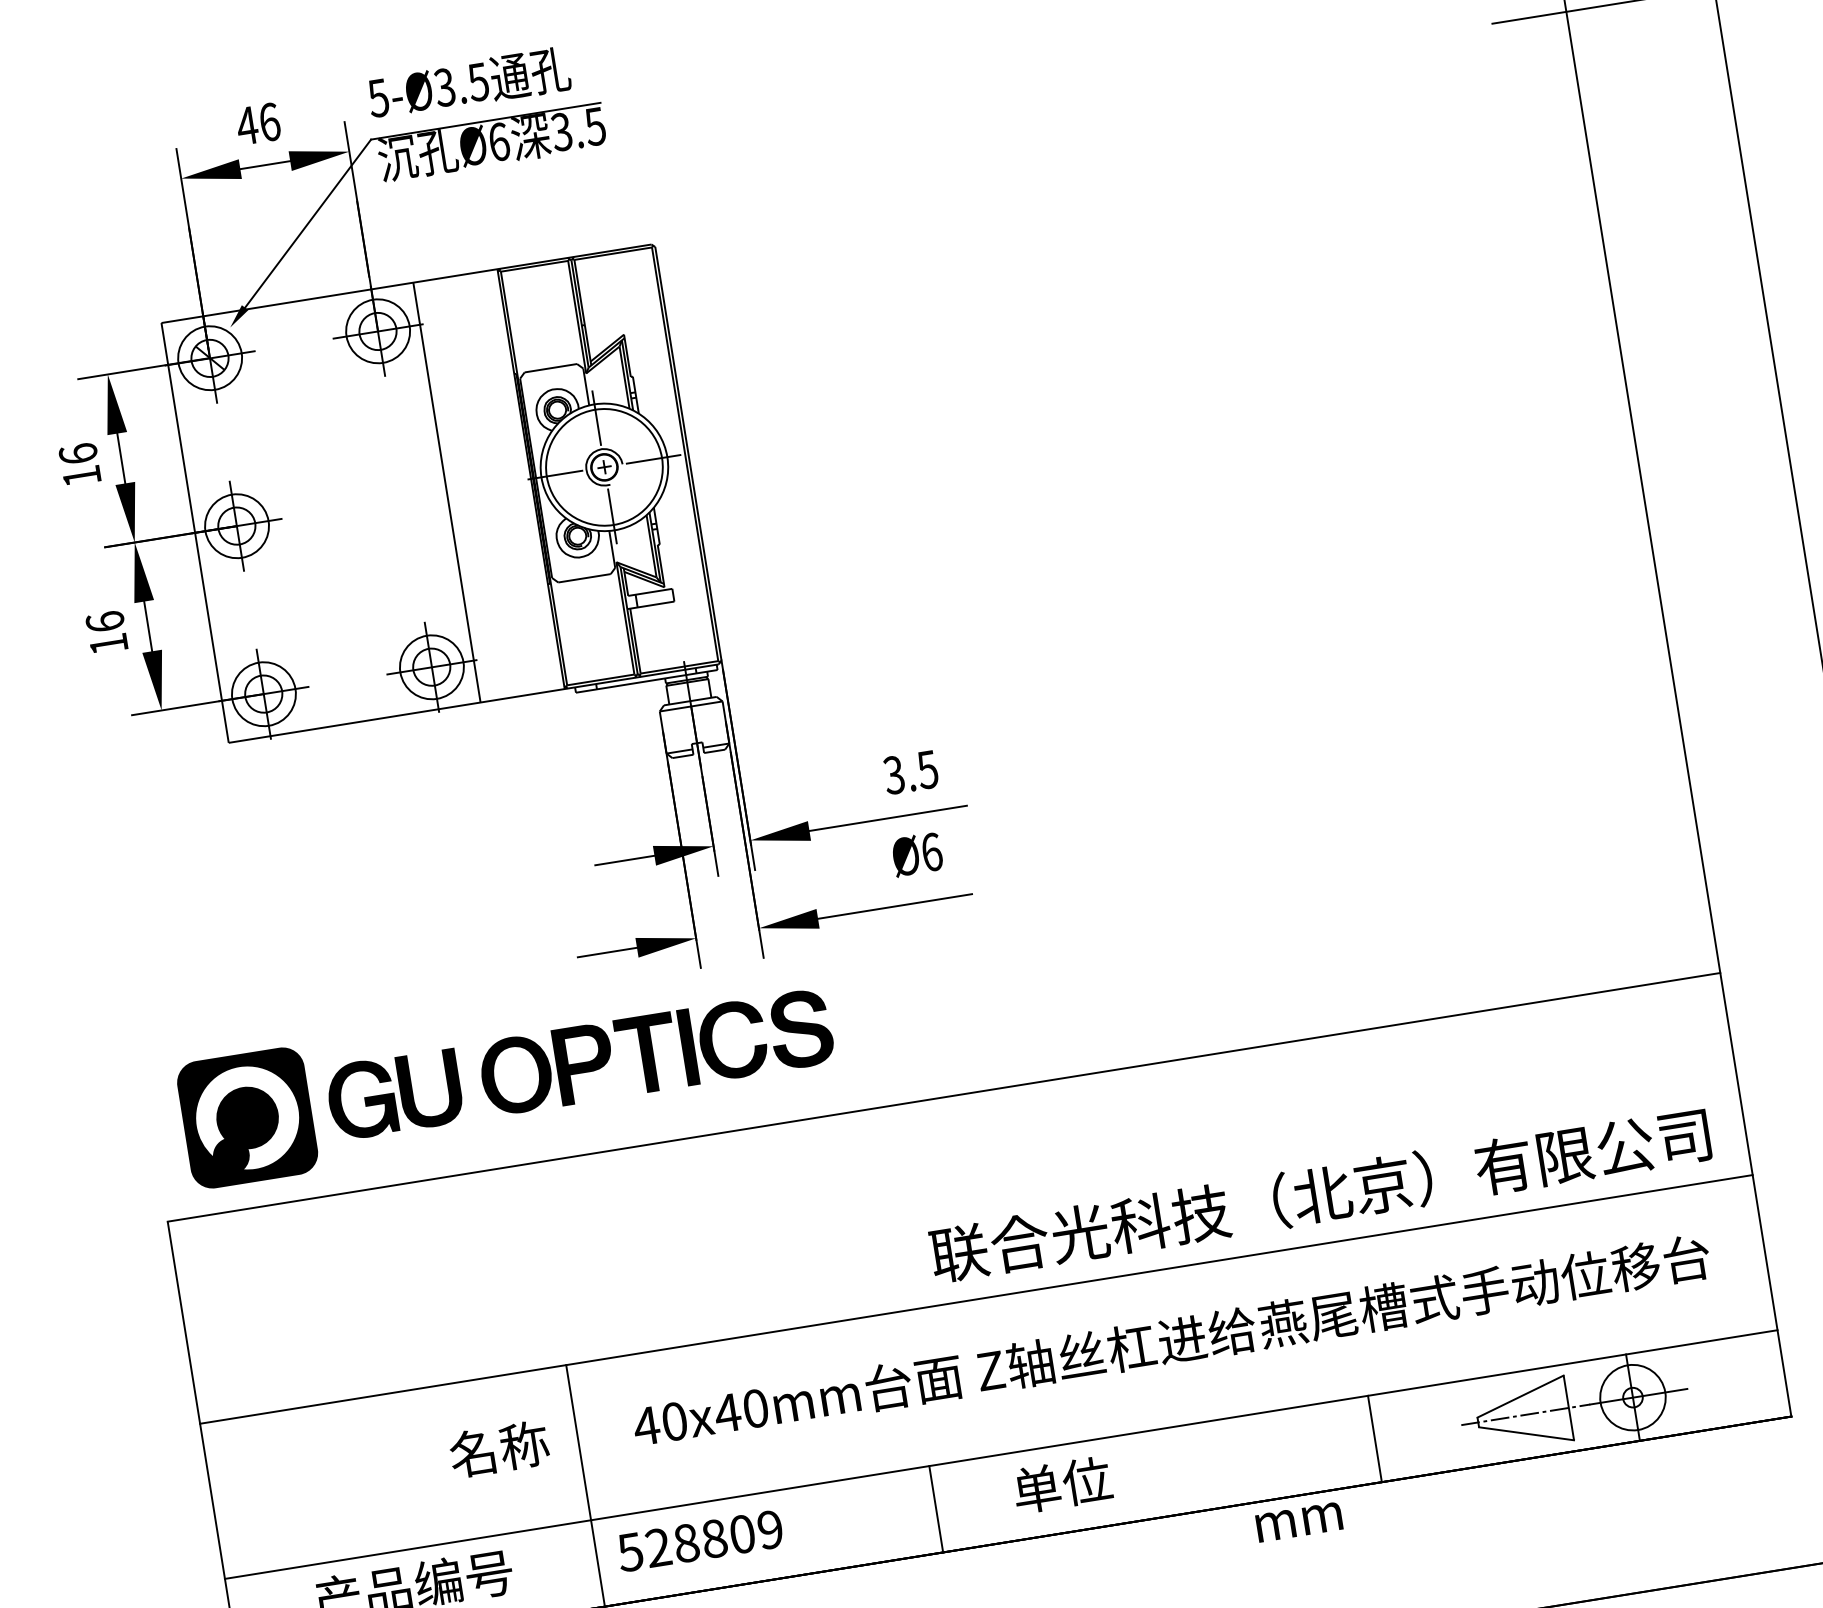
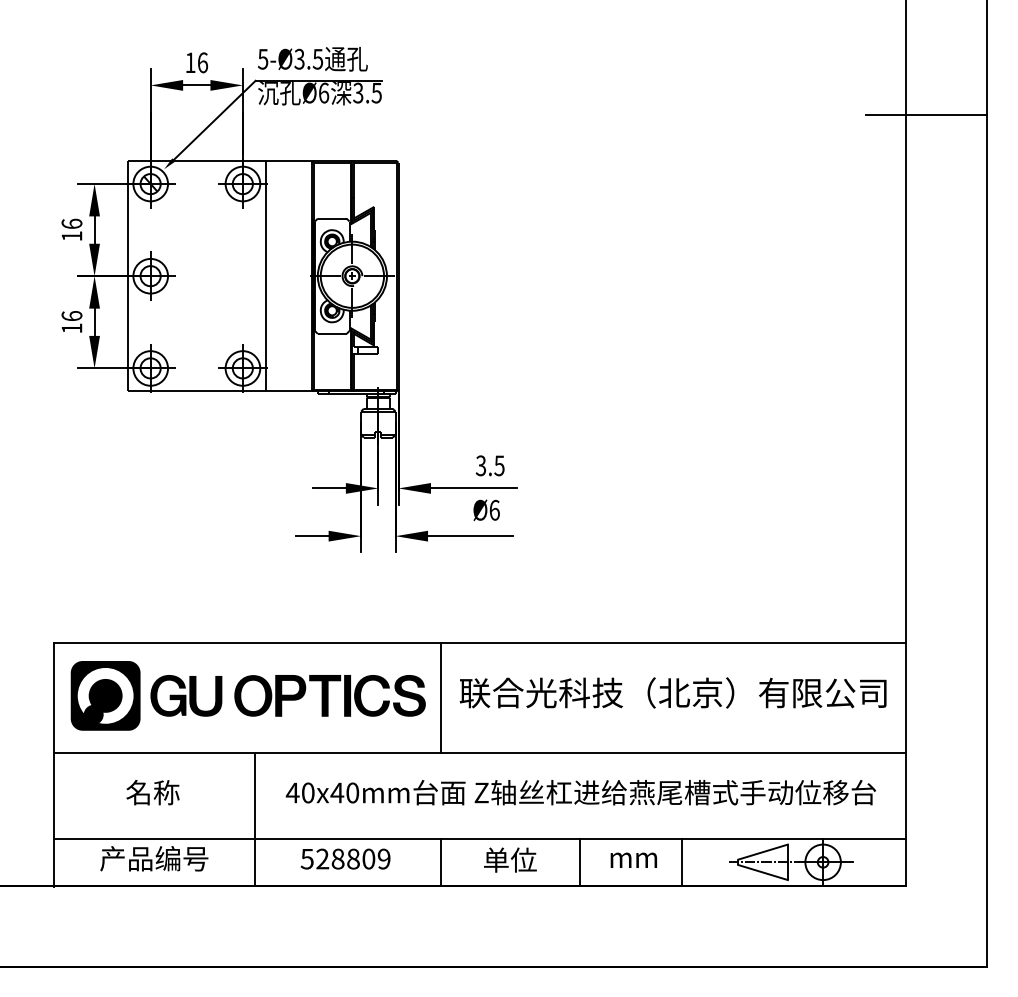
text: (247, 125) -> (190, 62), 46 -> 16
part: (505, 1075) -> (247, 695), moved
text: (1318, 1194) -> (672, 692), moved
line: (887, 1209) -> (440, 697), added
text: (498, 1448) -> (152, 792), moved
line: (1189, 1469) -> (579, 862), added
text: (1298, 1520) -> (633, 859), moved
text: (699, 1539) -> (345, 858), moved

